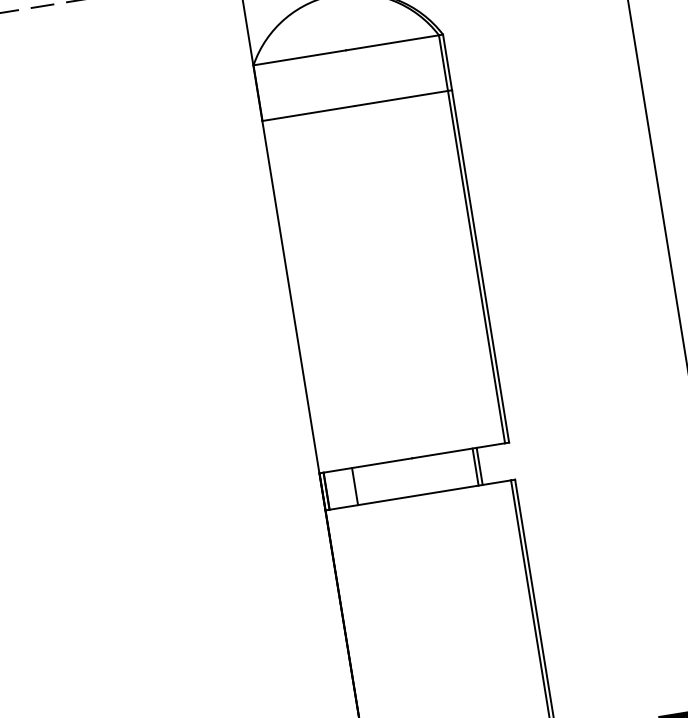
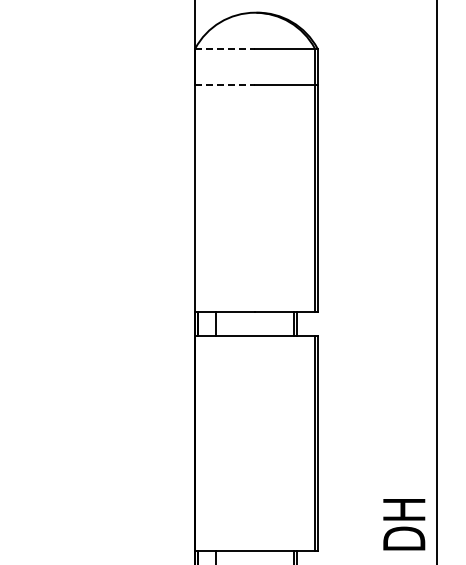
line: (300, 57) -> (225, 48), solid -> dashed
line: (309, 113) -> (225, 84), solid -> dashed

